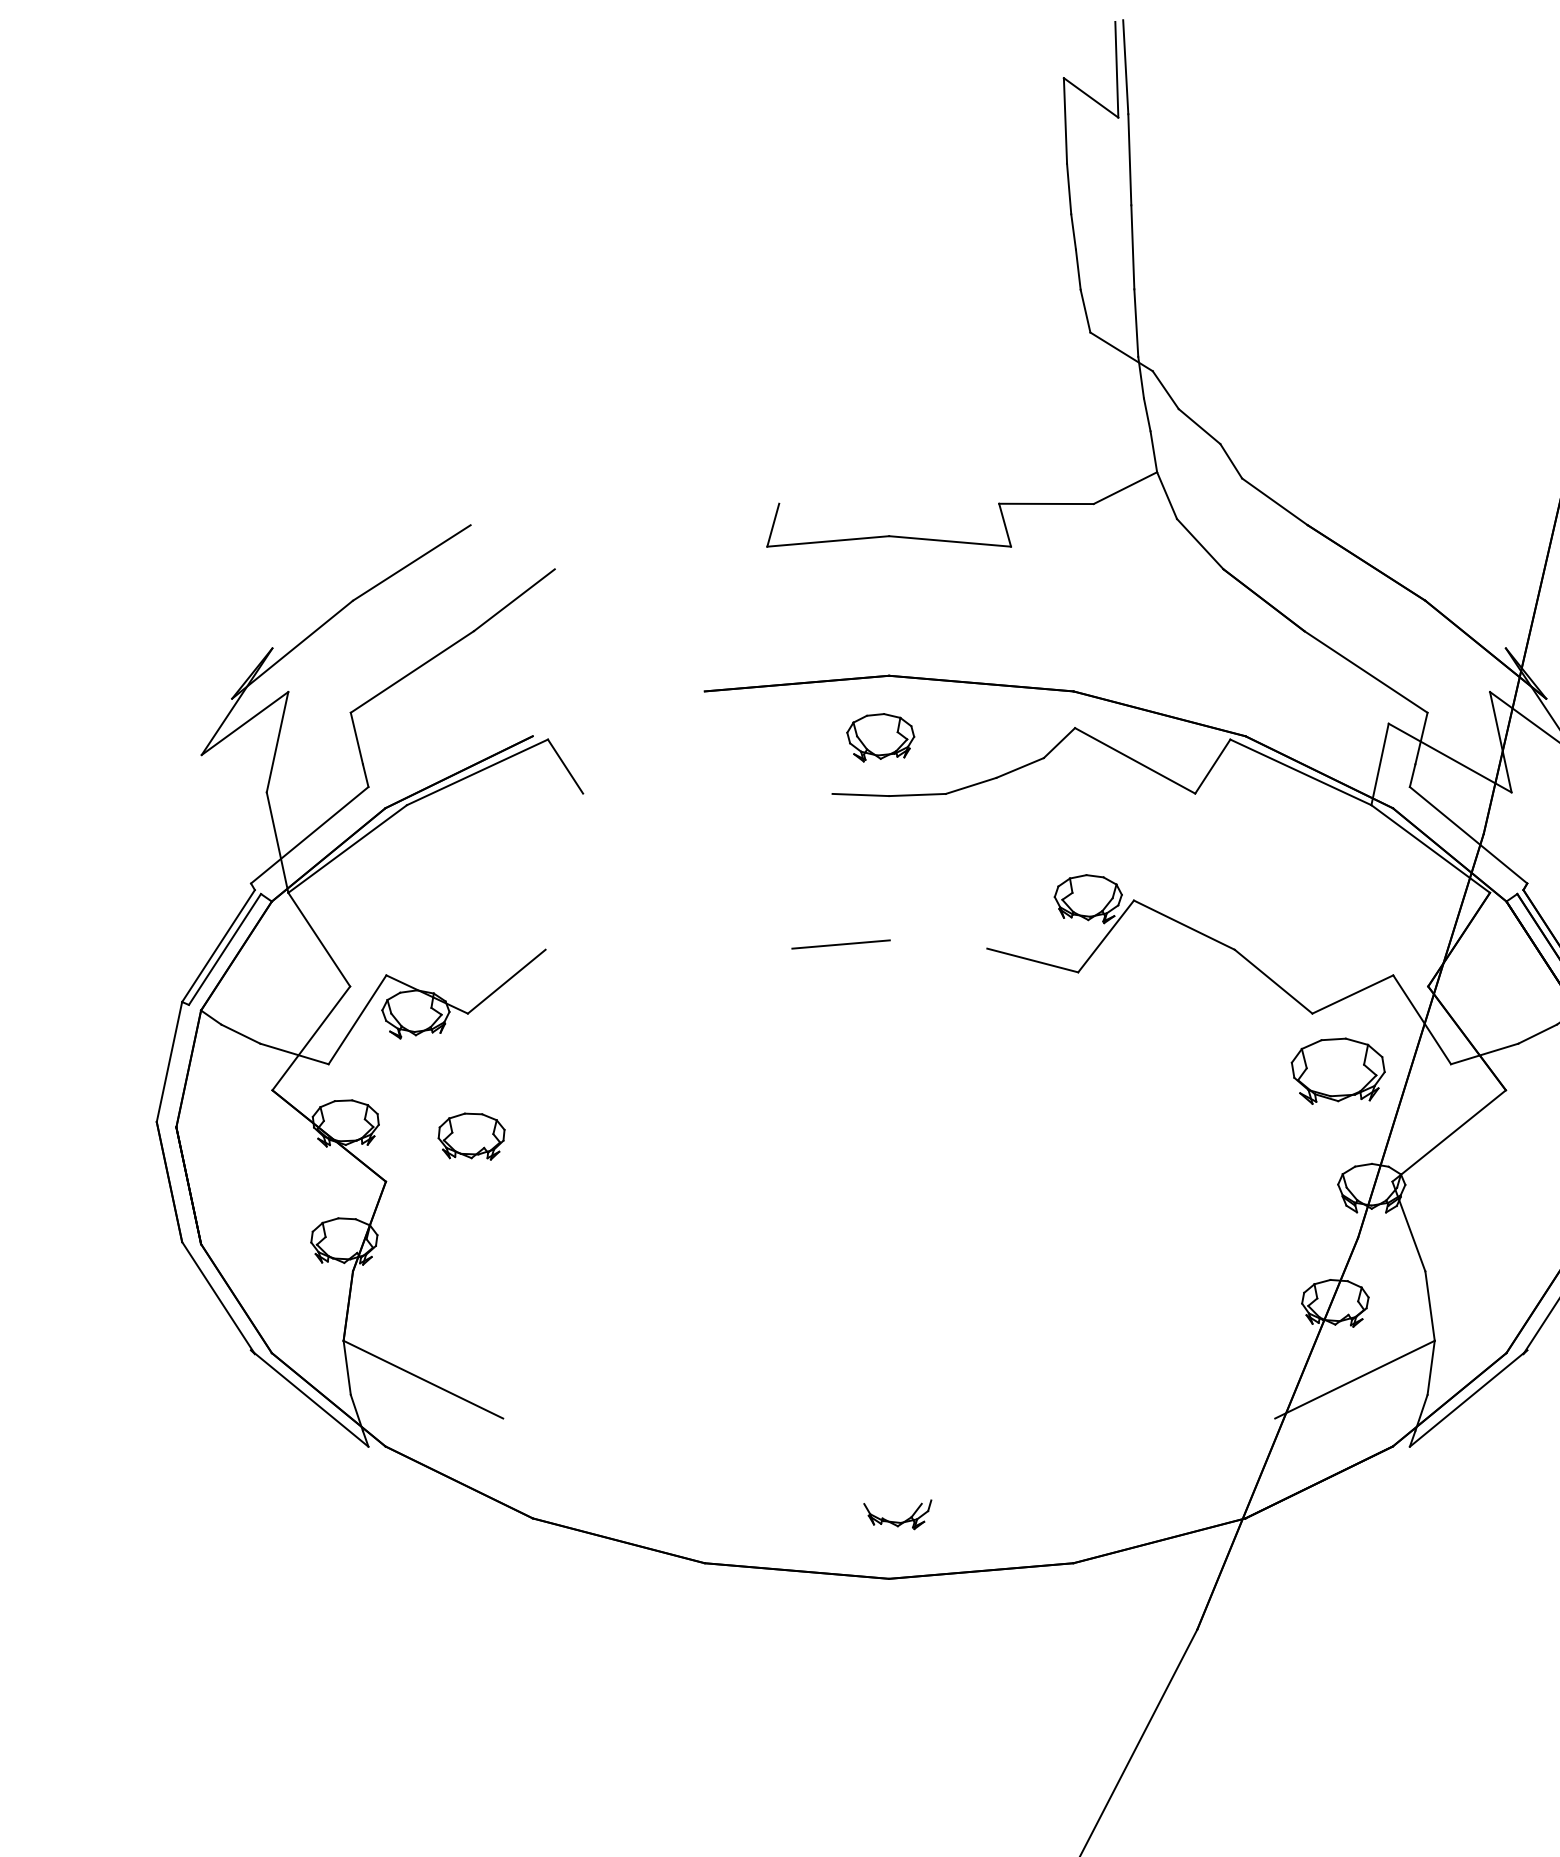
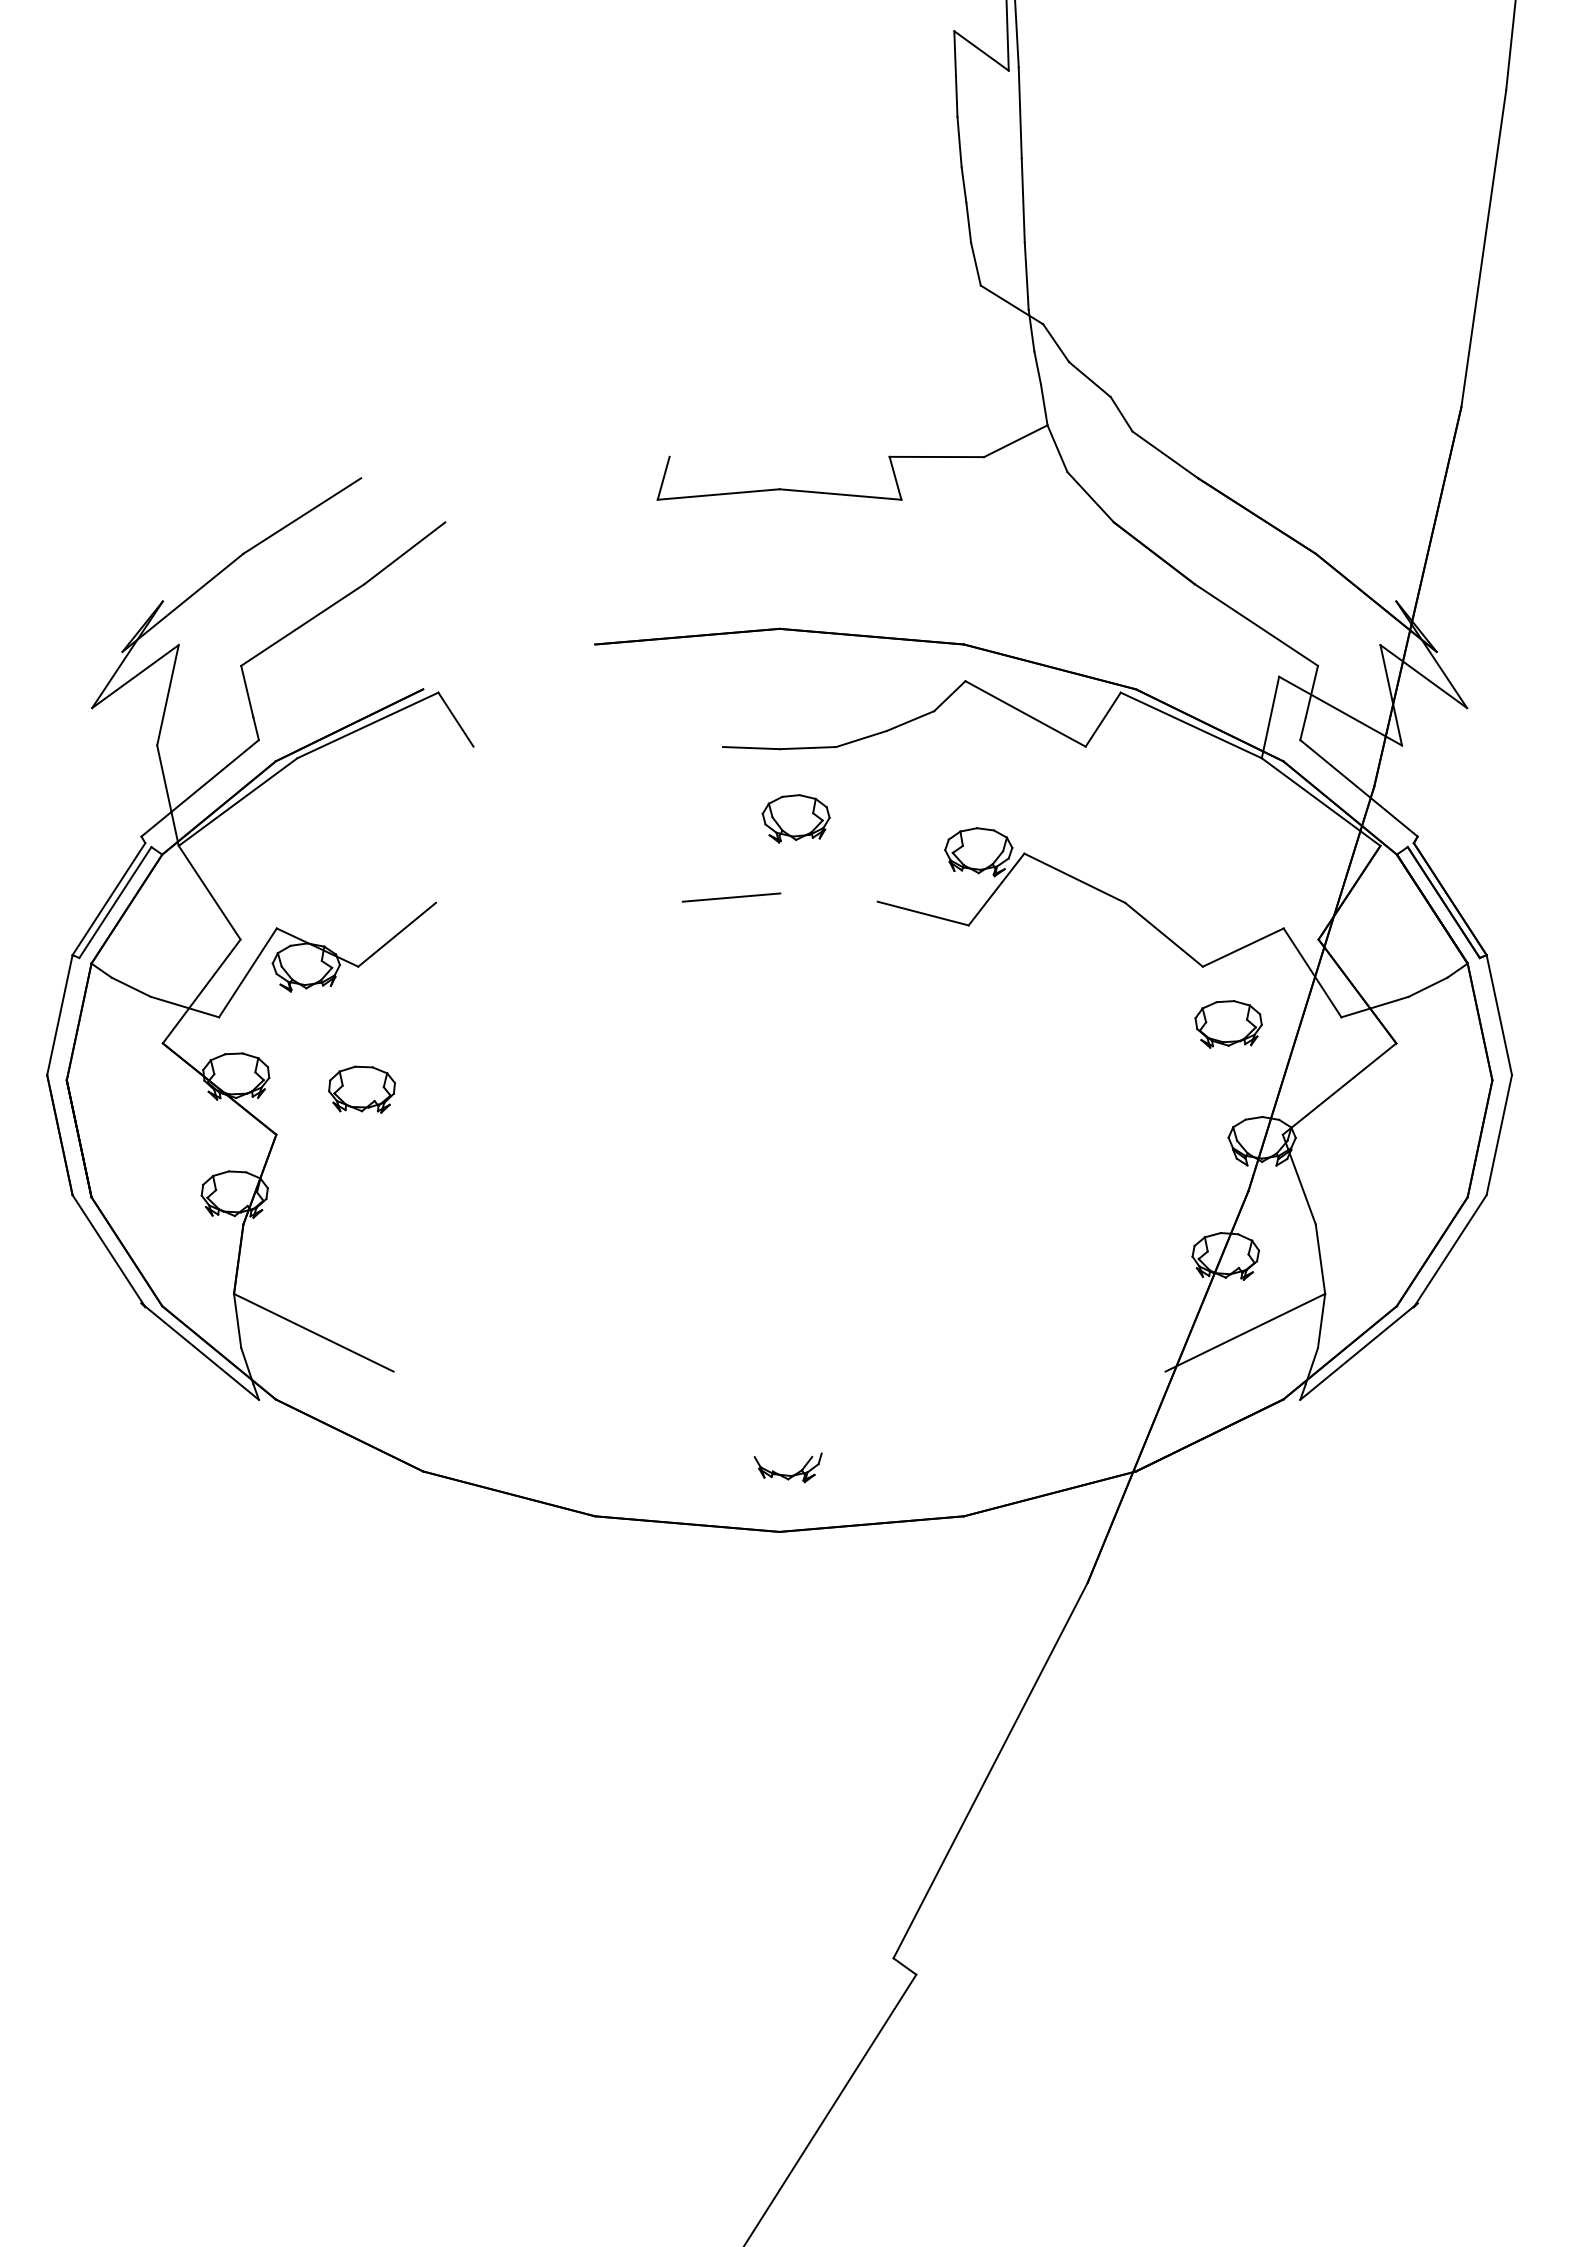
part: (880, 737) -> (795, 818), moved
part: (1338, 1071) -> (1228, 1024), size x0.71

